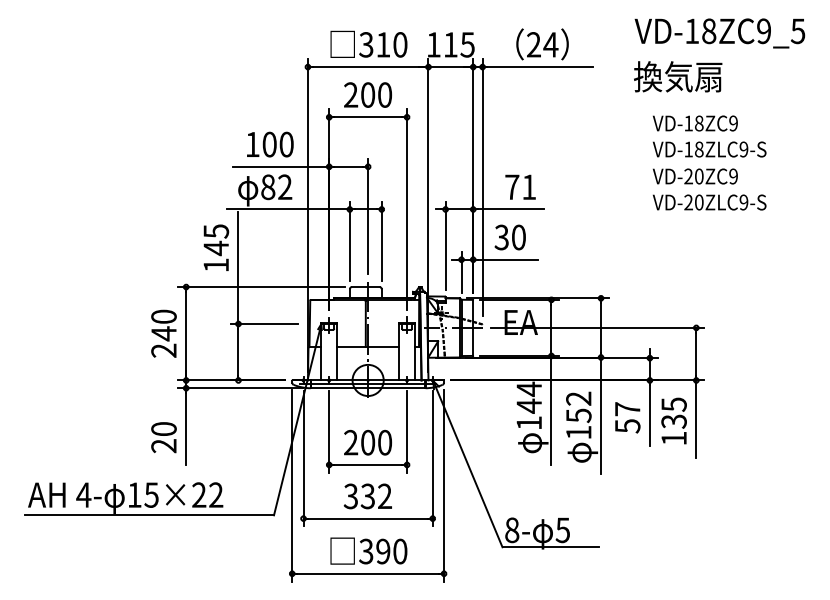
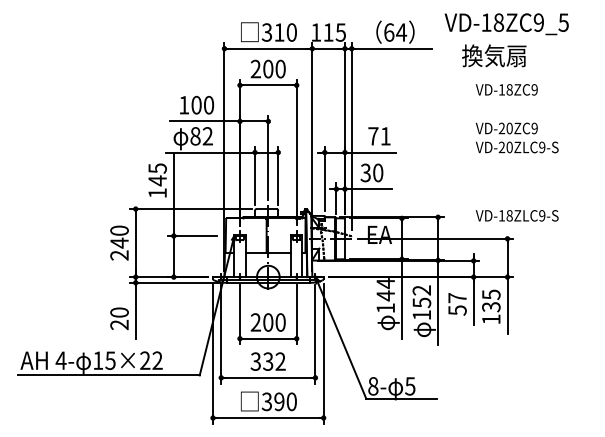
text: (719, 33) -> (506, 24), moved
text: (534, 44) -> (389, 32), 24 -> 64
text: (708, 149) -> (516, 215), moved

